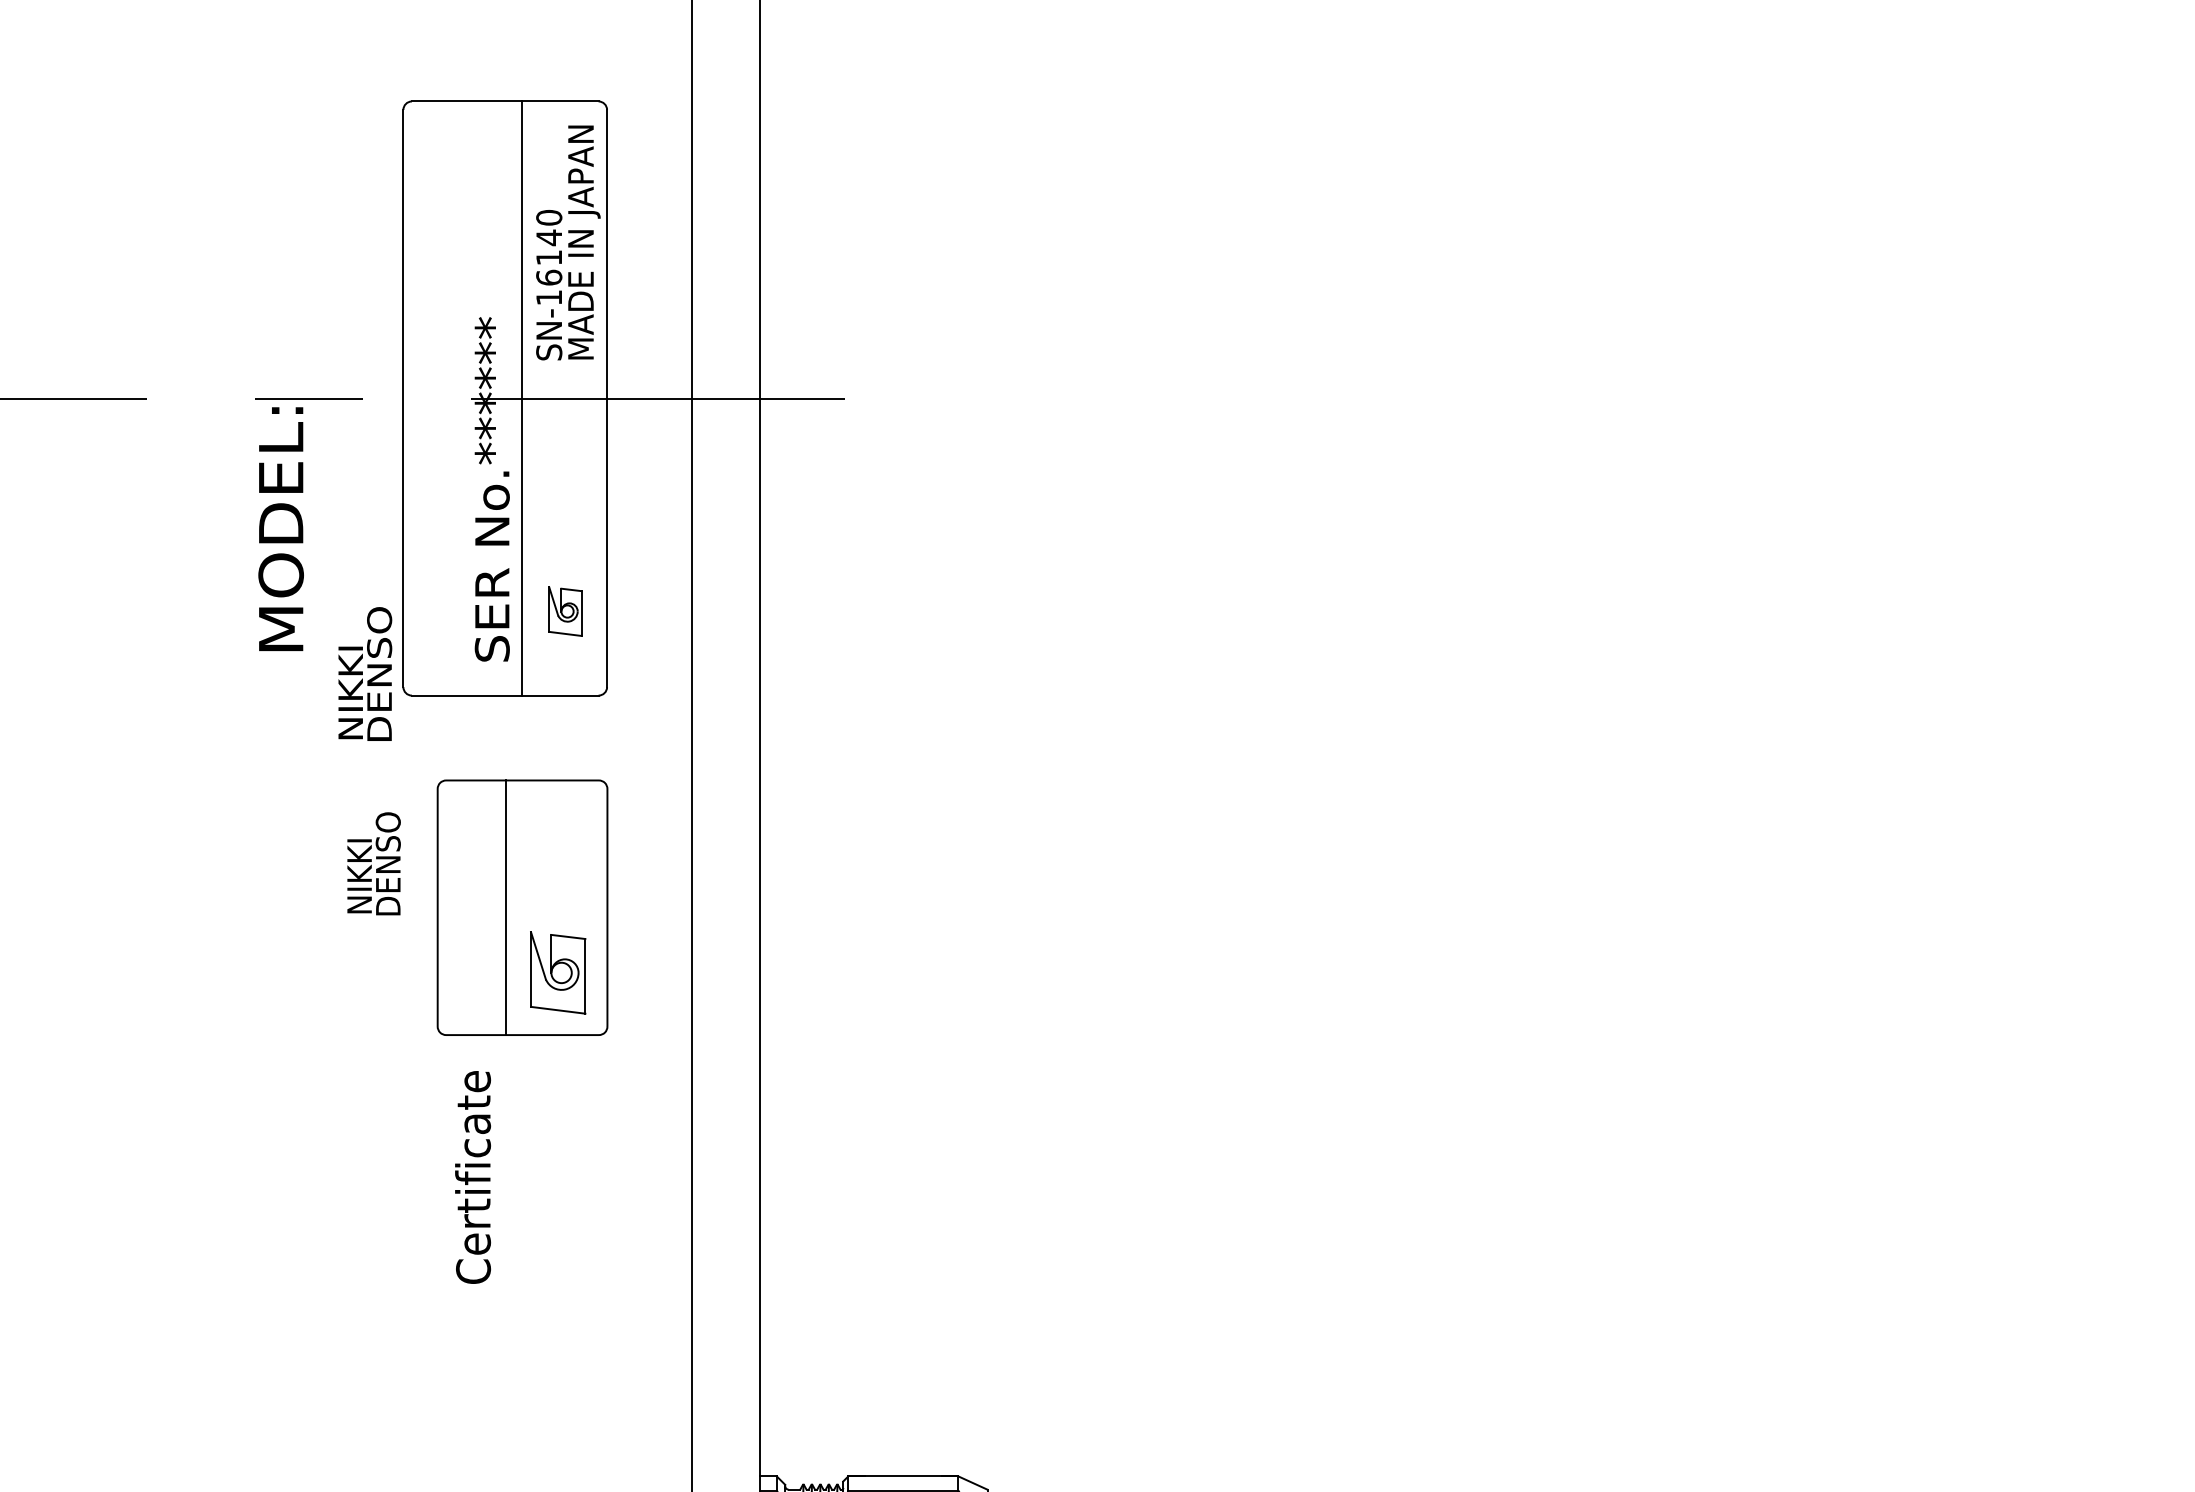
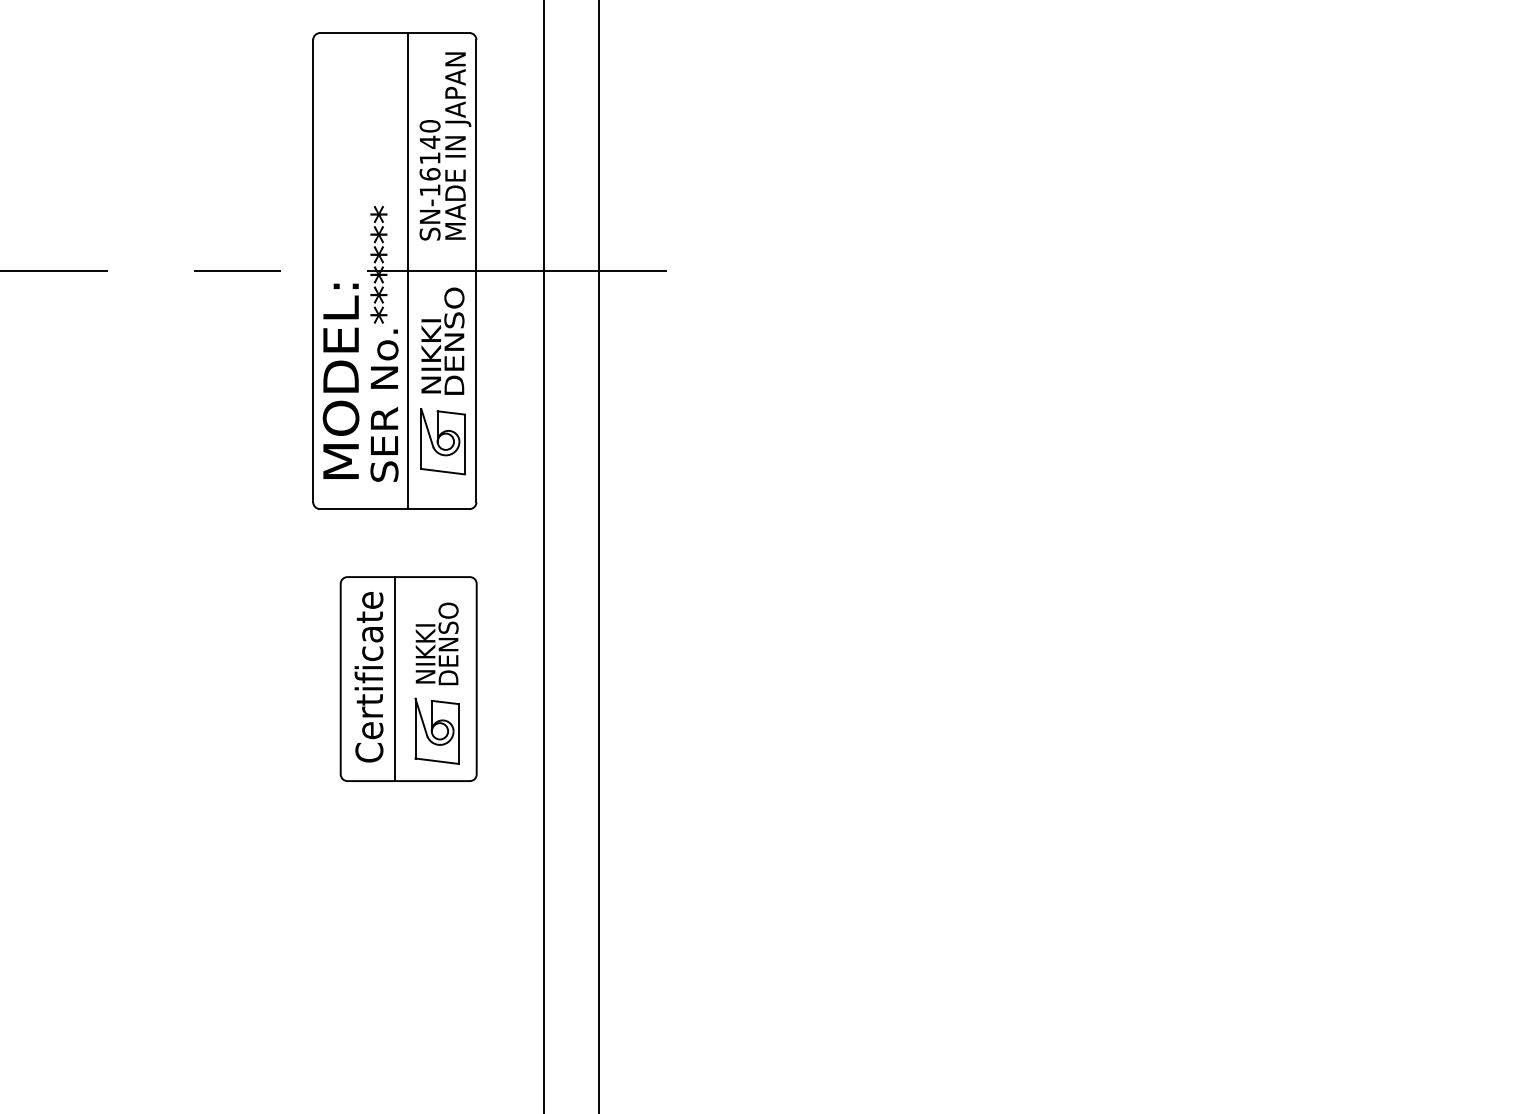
text: (280, 528) -> (340, 380), moved
part: (565, 611) -> (443, 441), size x1.67
text: (365, 673) -> (443, 340), moved
text: (373, 863) -> (436, 643), moved
text: (472, 1177) -> (368, 677), moved

